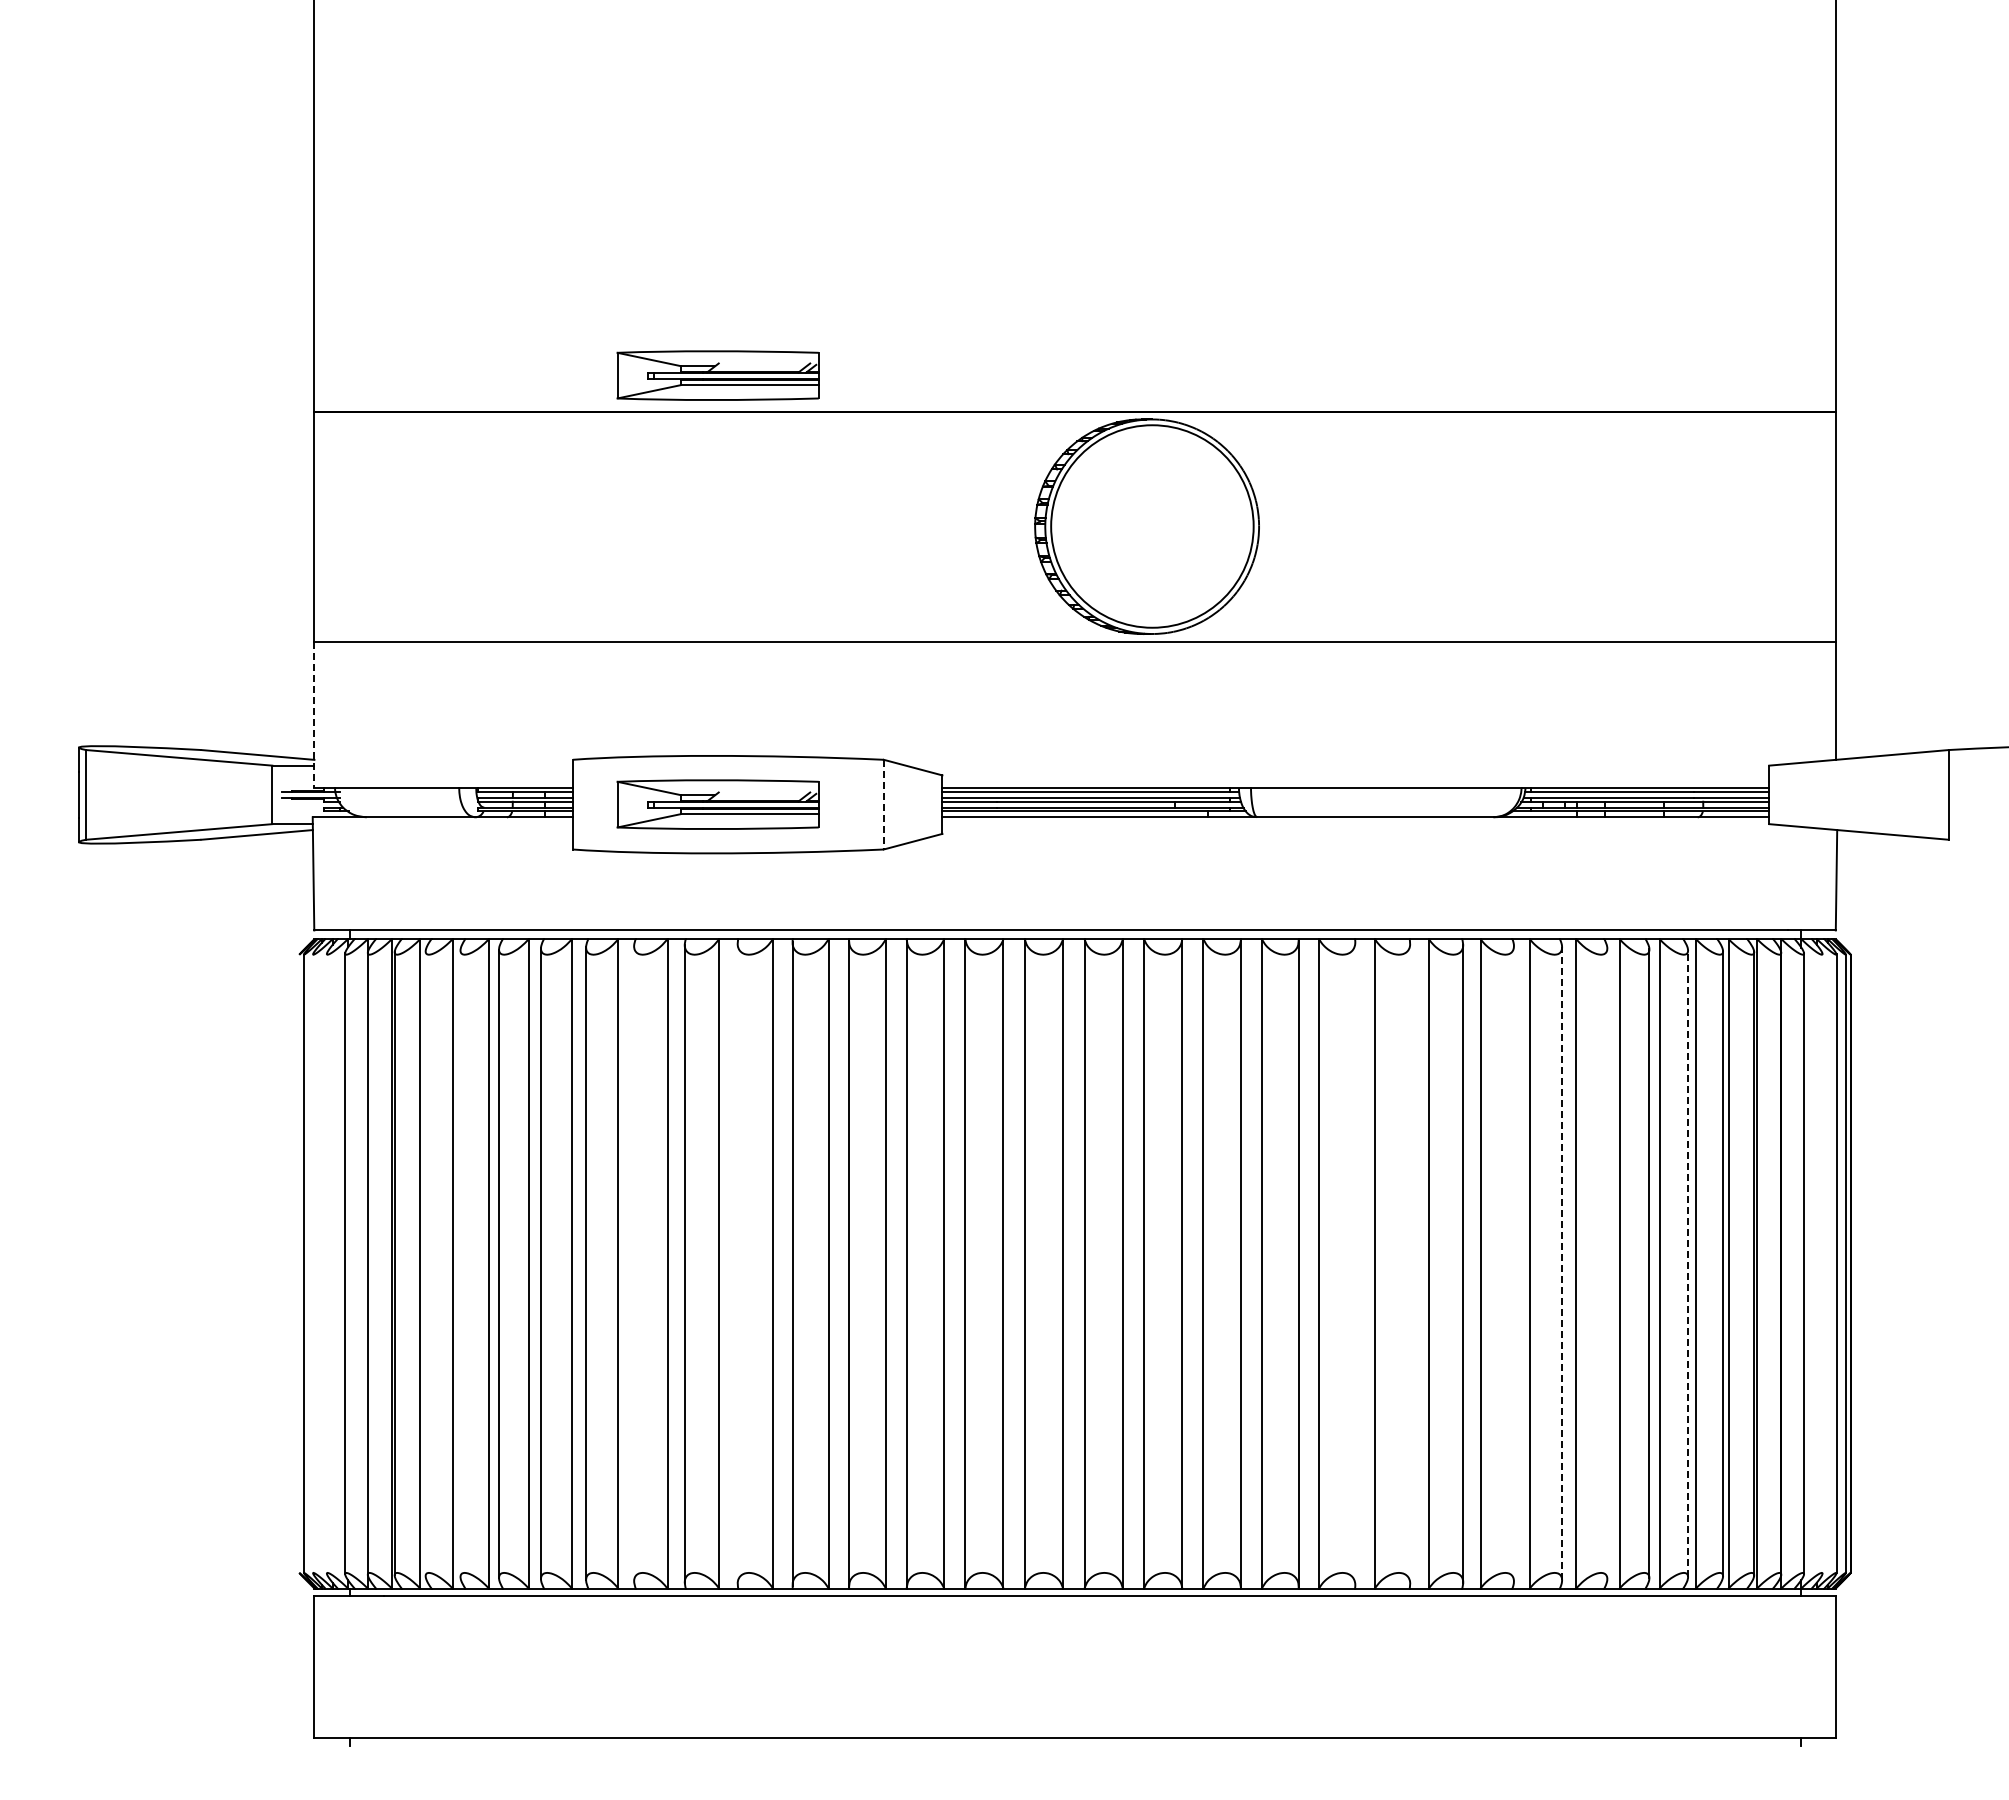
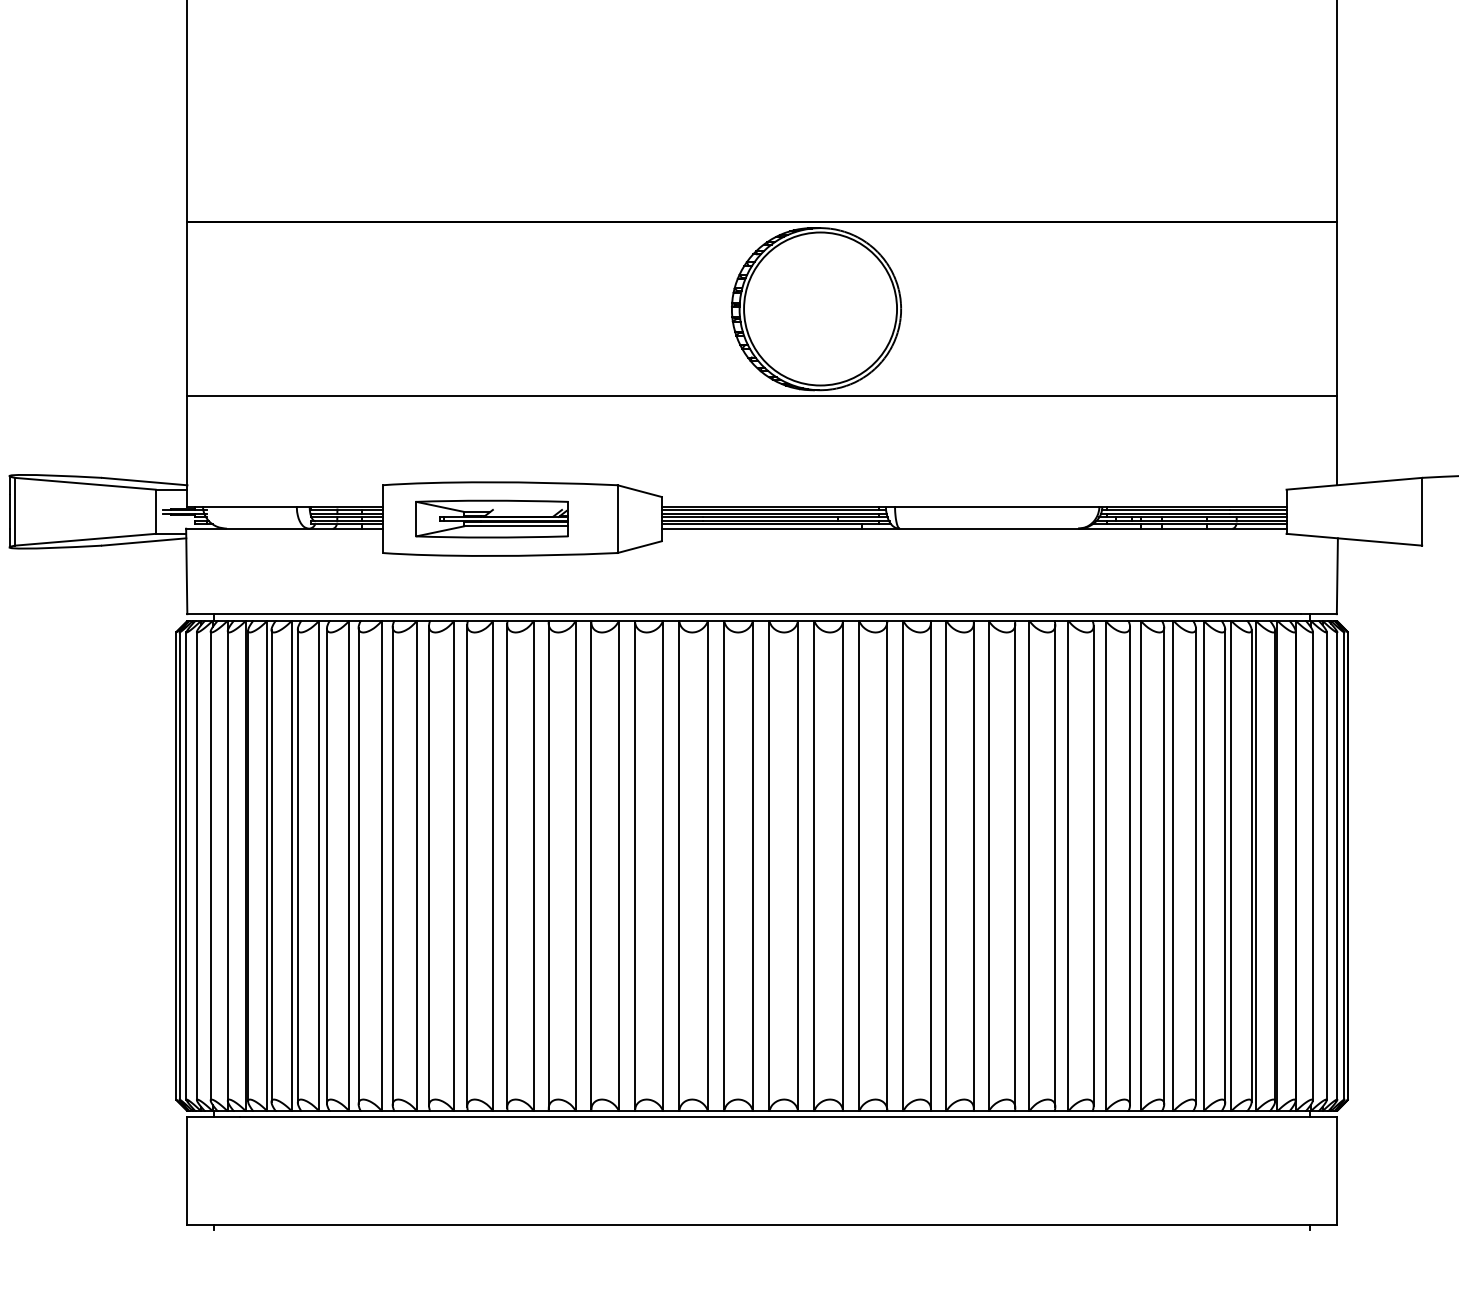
part: (717, 375) -> (491, 194), removed
line: (314, 715) -> (187, 451), dashed -> solid
line: (883, 804) -> (617, 519), dashed -> solid
line: (299, 1263) -> (176, 865), added
line: (313, 1263) -> (186, 865), added
line: (326, 1263) -> (196, 865), added
line: (425, 1263) -> (271, 865), added
line: (460, 1263) -> (297, 865), added
line: (634, 1263) -> (429, 865), added
line: (737, 1263) -> (507, 865), added
line: (1355, 1263) -> (973, 865), added
line: (1410, 1263) -> (1015, 865), added
line: (1513, 1263) -> (1093, 865), added
line: (1562, 1263) -> (1130, 865), dashed -> solid
line: (1607, 1263) -> (1164, 865), added
line: (1688, 1263) -> (1225, 865), dashed -> solid
line: (1822, 1263) -> (1326, 865), added

